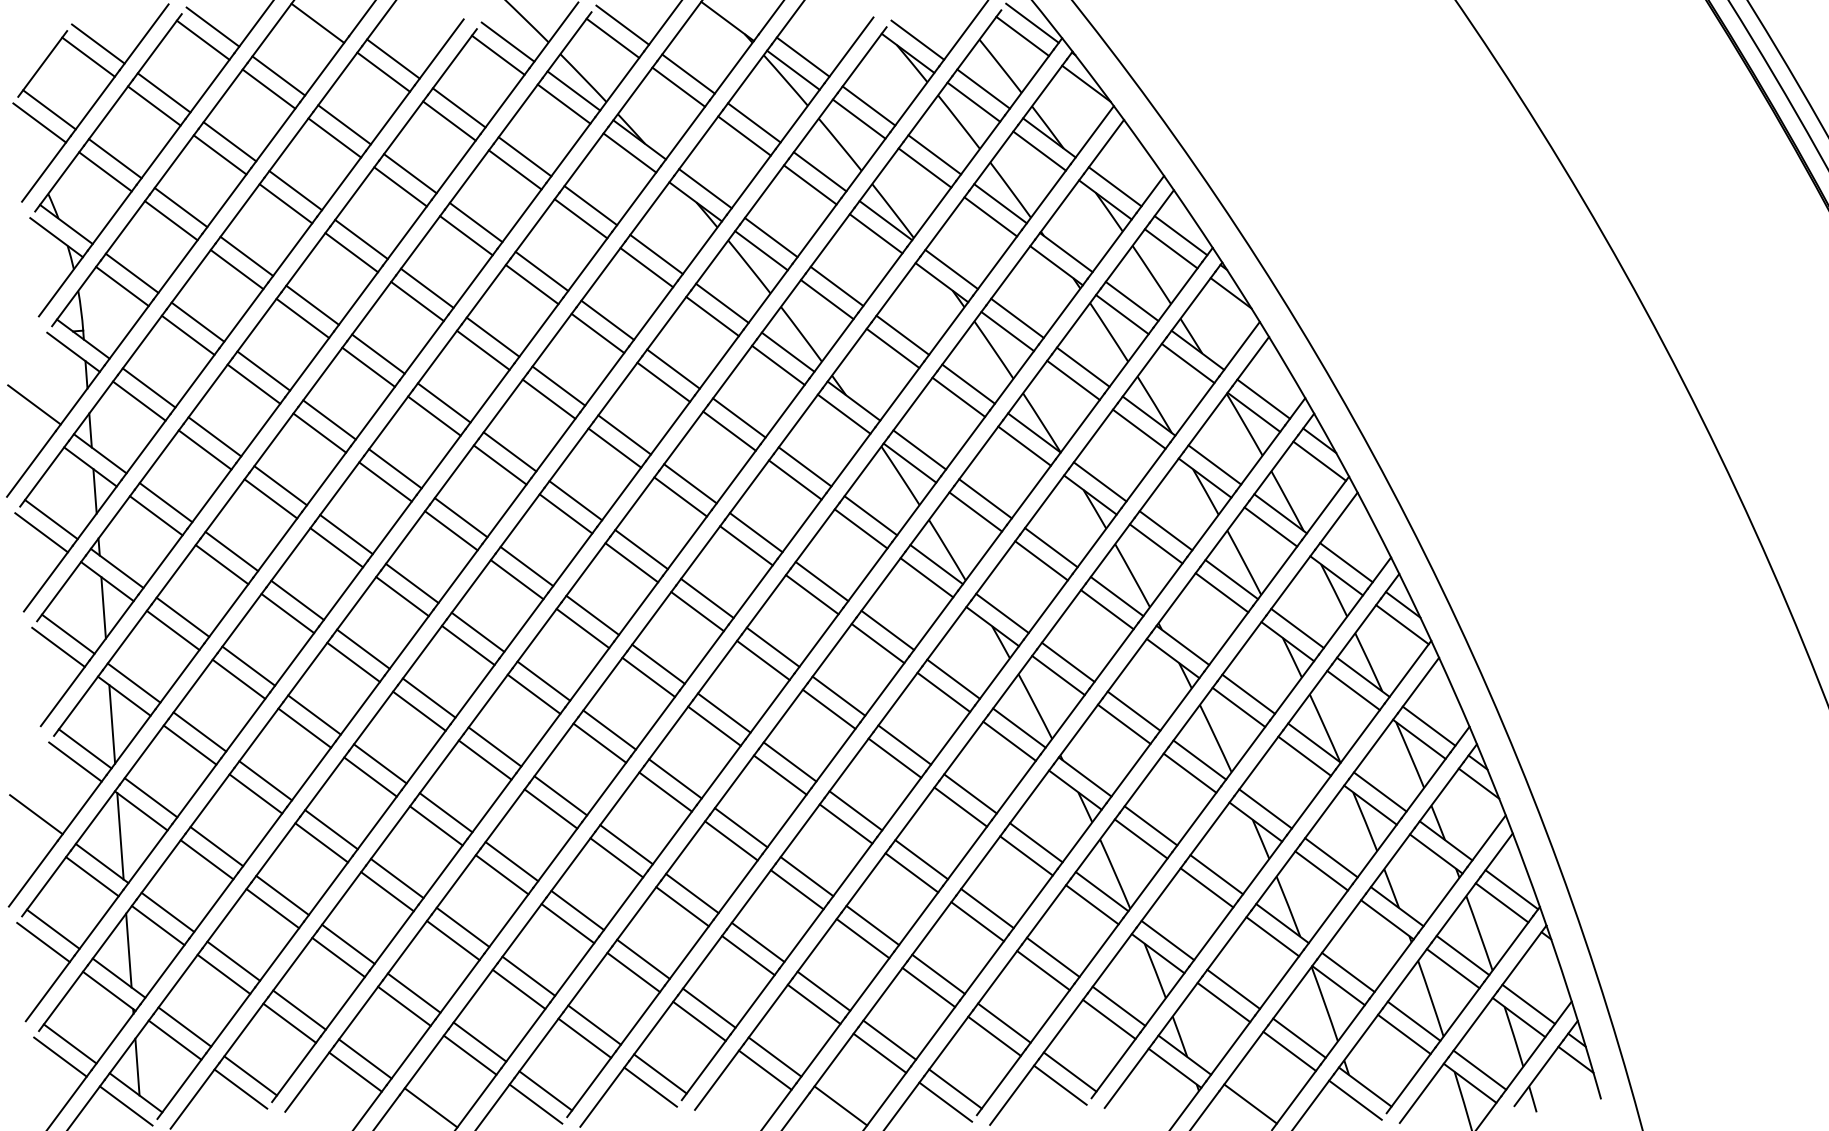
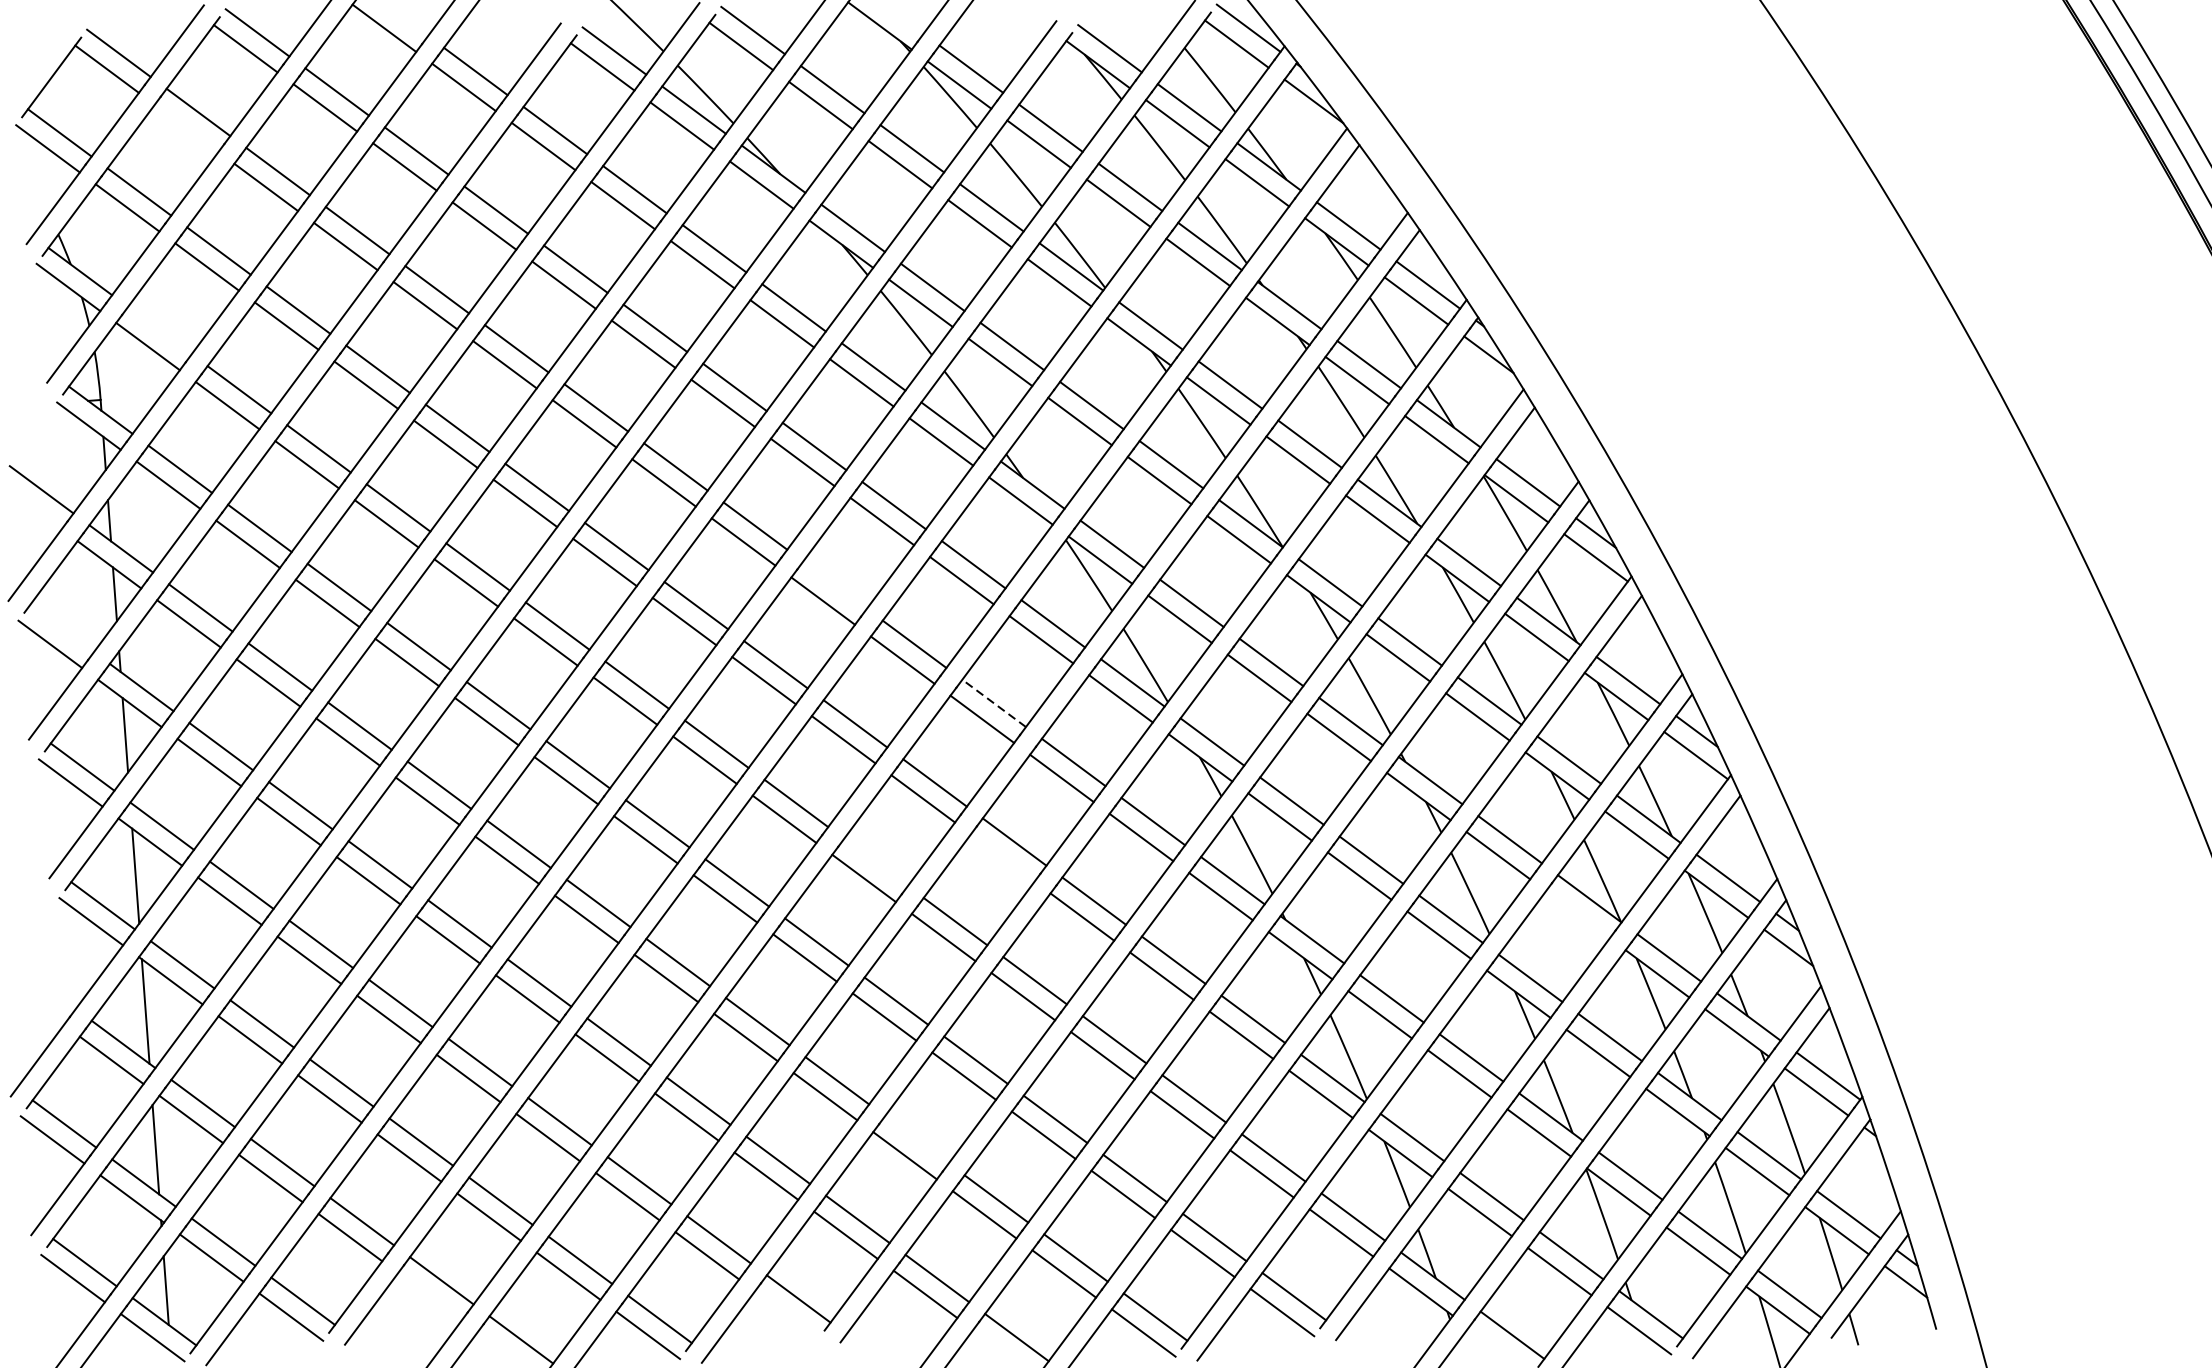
line: (154, 105) -> (186, 127), removed
line: (131, 272) -> (159, 329), removed
line: (690, 483) -> (835, 584), removed
line: (51, 519) -> (62, 628), removed
line: (822, 581) -> (994, 703), solid -> dashed
line: (828, 708) -> (1001, 856), removed
line: (723, 712) -> (875, 861), removed
line: (1304, 755) -> (1577, 913), removed
line: (36, 814) -> (44, 985), removed
line: (757, 941) -> (916, 1138), removed
line: (355, 1071) -> (429, 1295), removed
line: (650, 1086) -> (786, 1314), removed

